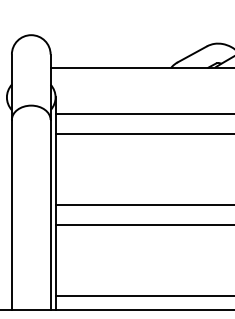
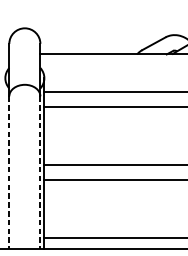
line: (11, 215) -> (9, 172), solid -> dashed
line: (50, 215) -> (40, 172), solid -> dashed

